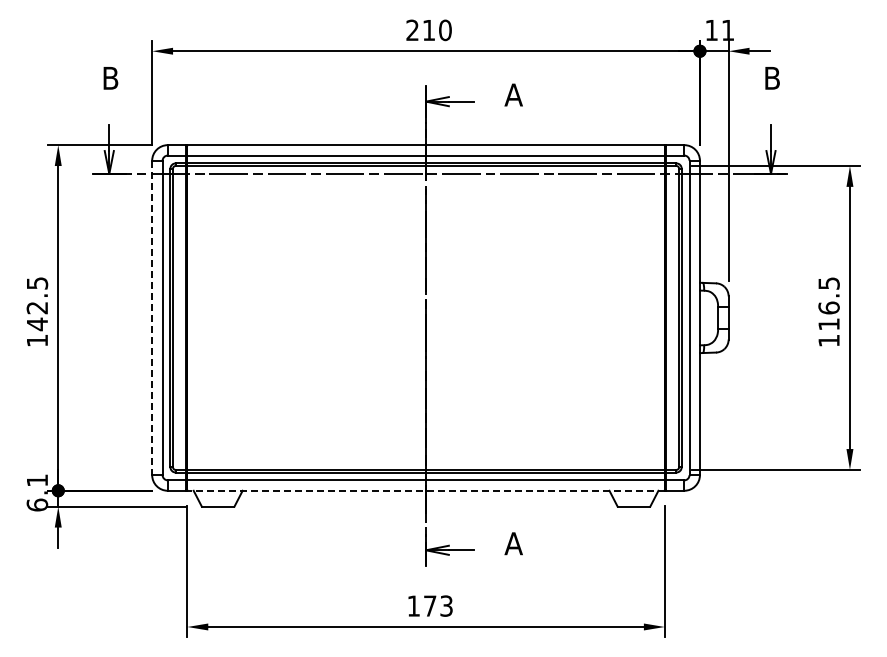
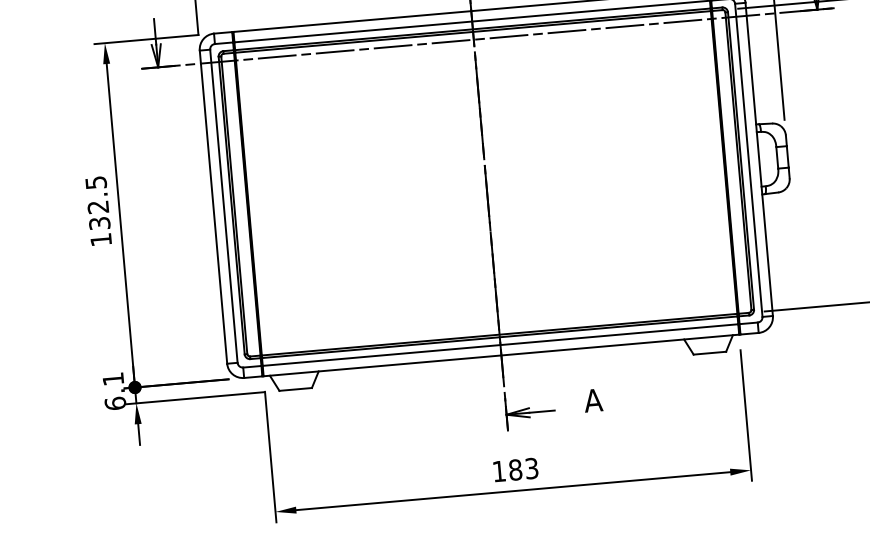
line: (152, 318) -> (213, 207), dashed -> solid
text: (37, 324) -> (99, 223), 142.5 -> 132.5
line: (426, 490) -> (501, 355), dashed -> solid
text: (429, 605) -> (514, 469), 173 -> 183

